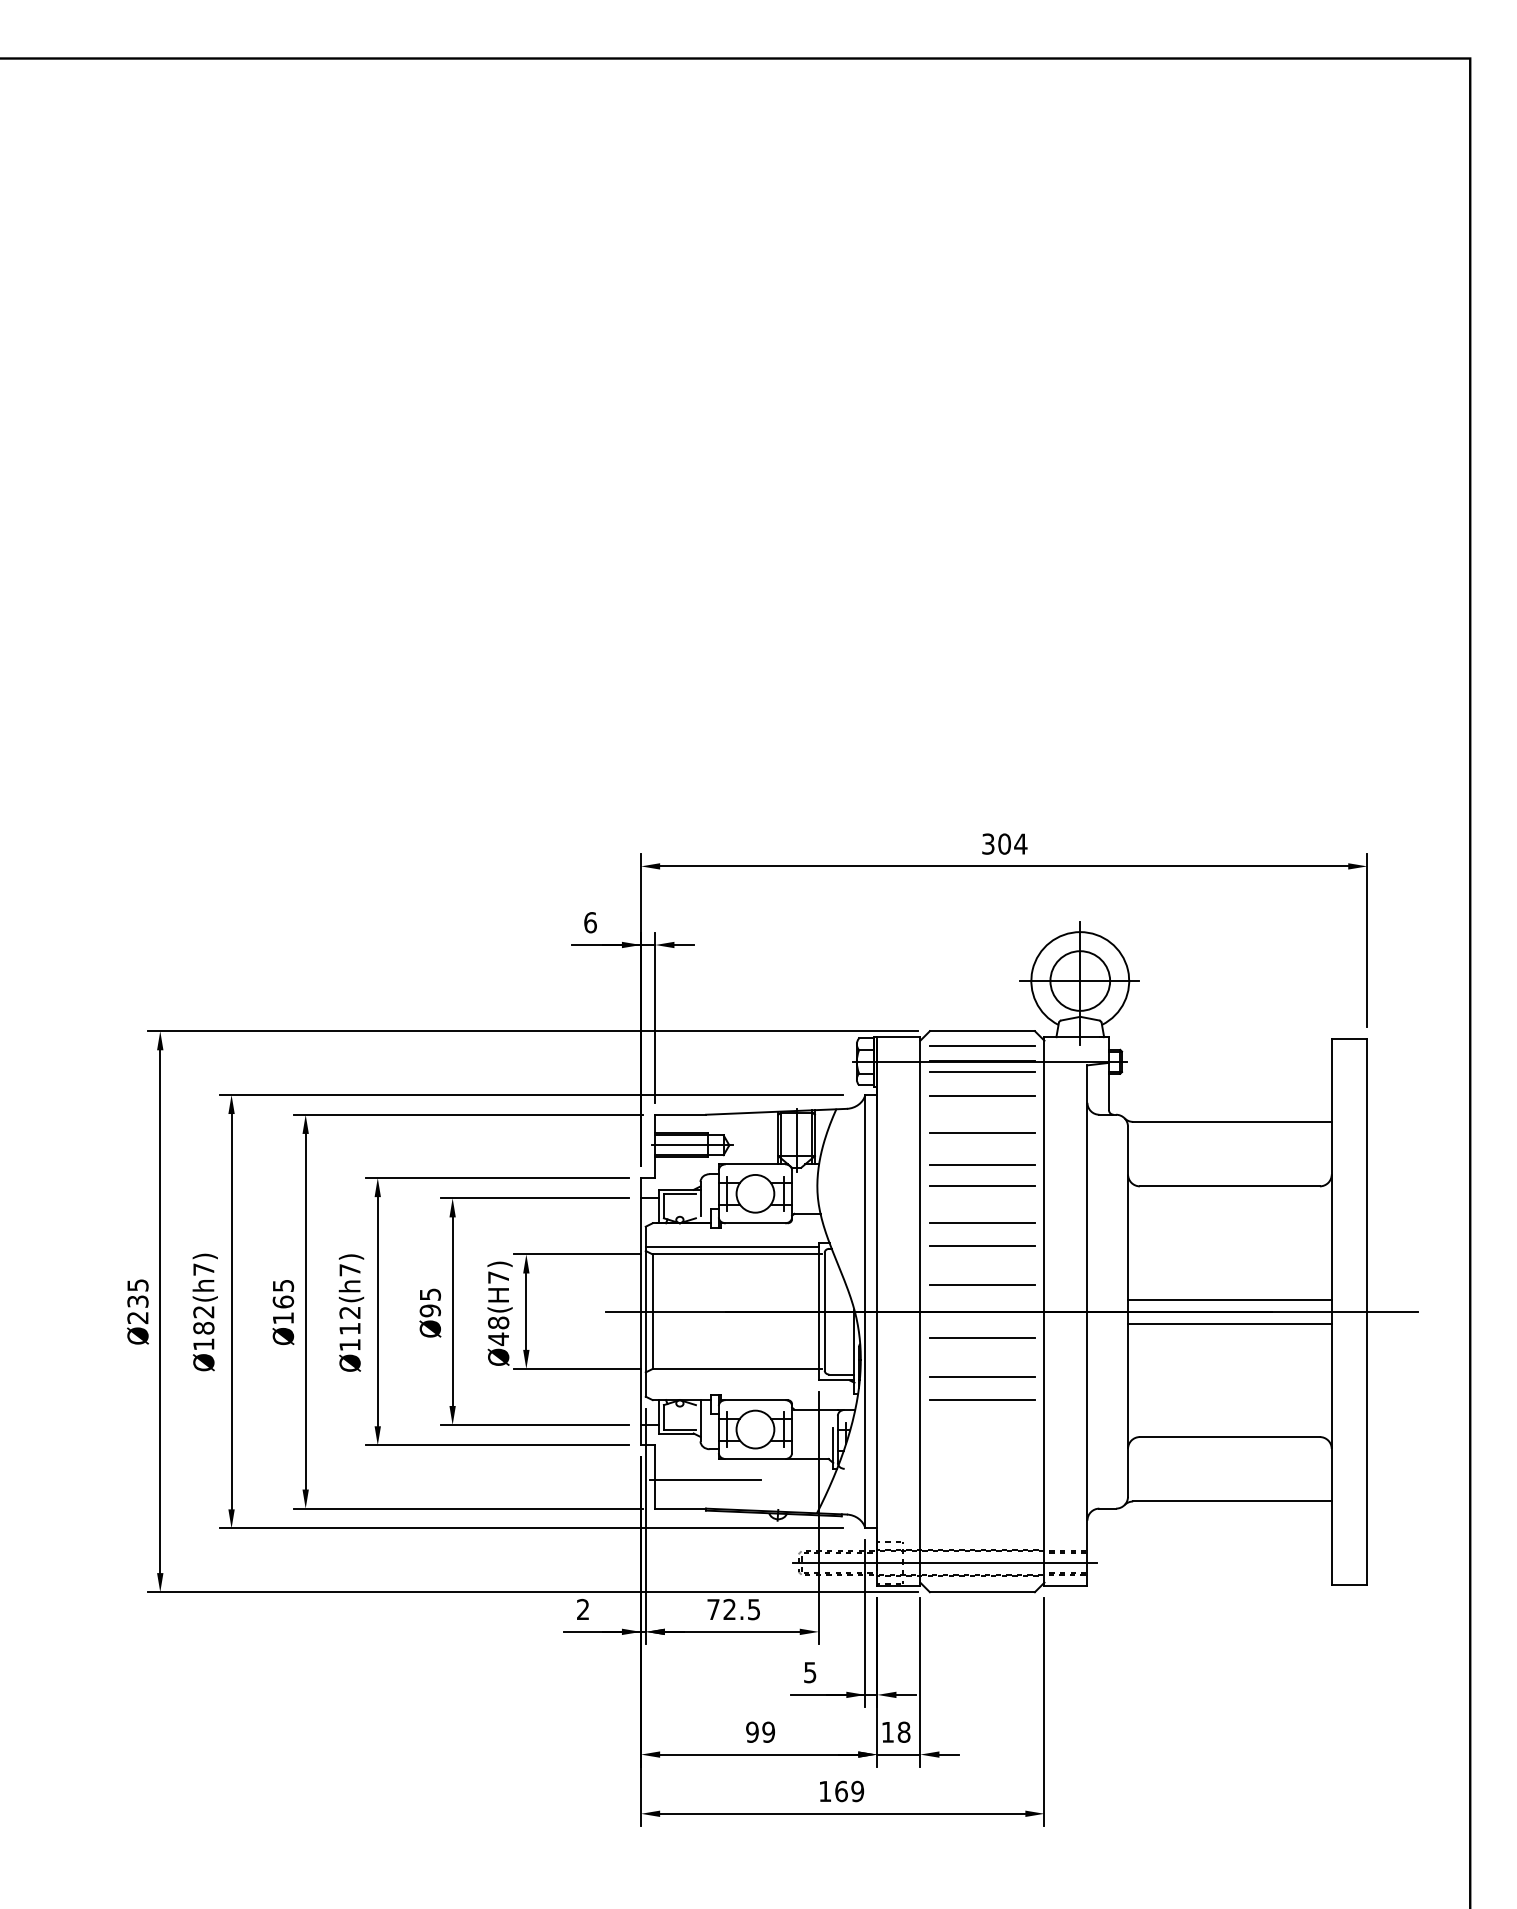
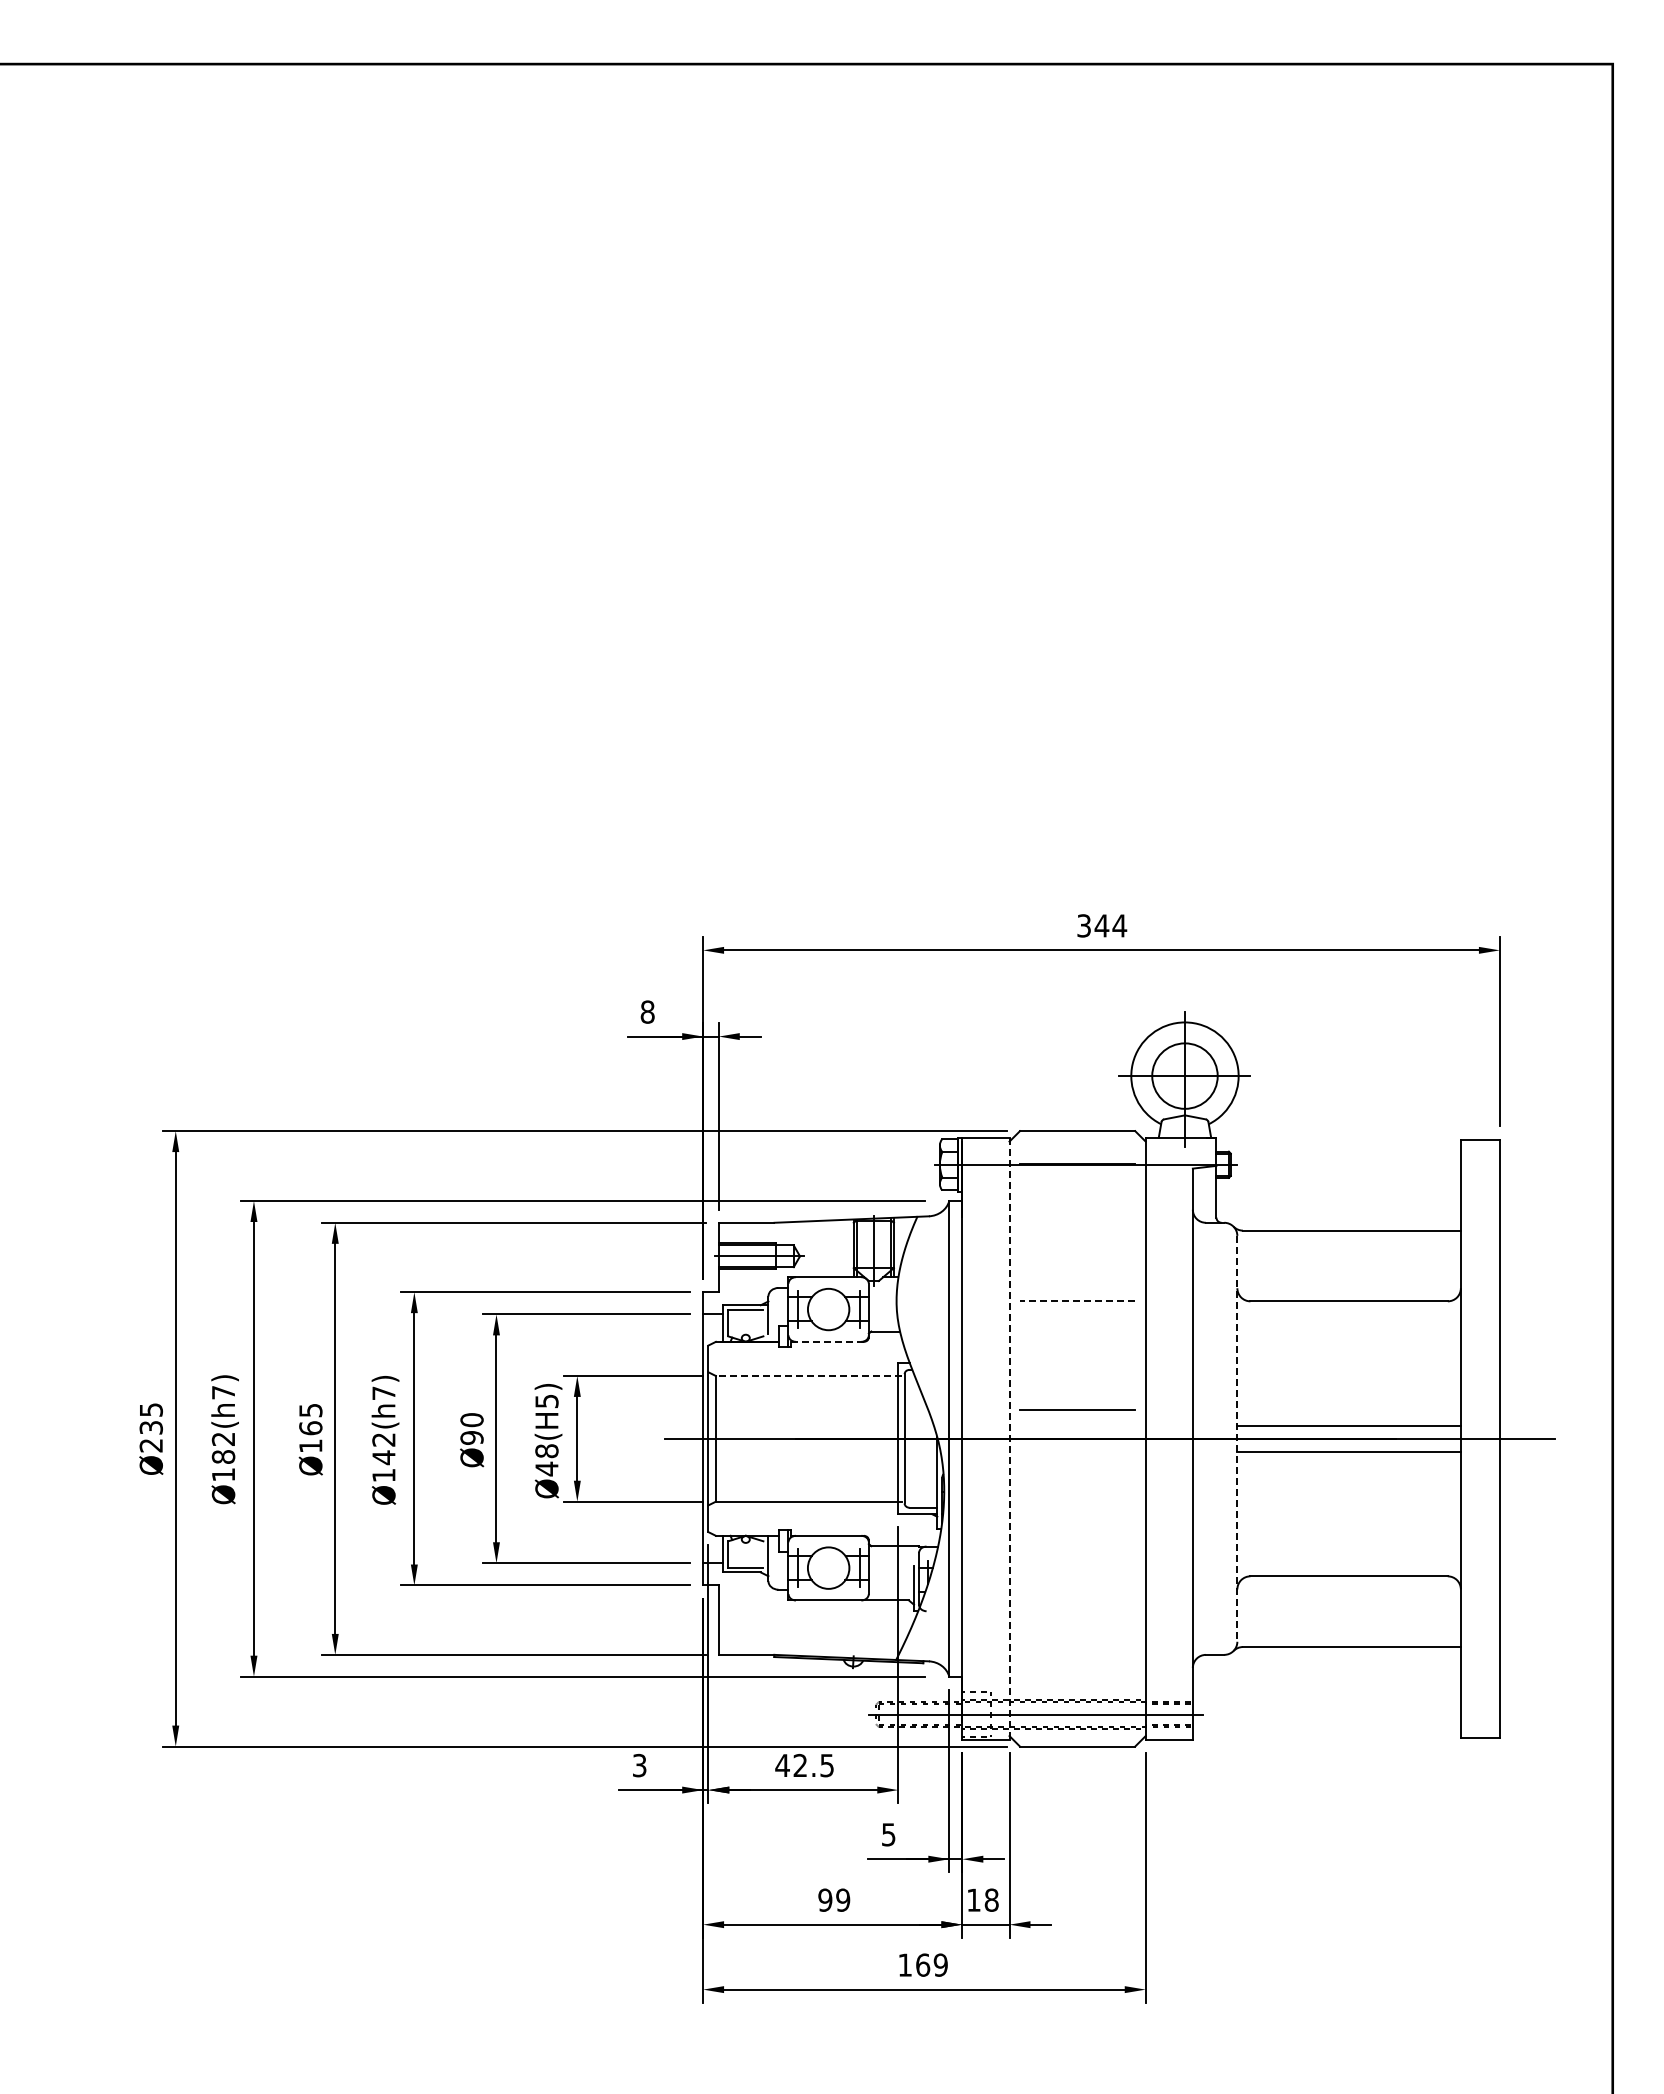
text: (1004, 843) -> (1101, 925), 304 -> 344
text: (590, 922) -> (647, 1011), 6 -> 8
line: (982, 1045) -> (1077, 1146), removed
line: (982, 1072) -> (1077, 1176), removed
line: (982, 1095) -> (1077, 1201), removed
line: (982, 1132) -> (1077, 1242), removed
line: (982, 1165) -> (1077, 1278), removed
line: (982, 1186) -> (1077, 1301), solid -> dashed
line: (754, 1222) -> (827, 1341), solid -> dashed
line: (982, 1222) -> (1077, 1341), removed
line: (982, 1245) -> (1077, 1366), removed
line: (732, 1246) -> (803, 1367), removed
line: (737, 1253) -> (808, 1375), solid -> dashed
text: (498, 1277) -> (546, 1401), 48(H7) -> 48(H5)
text: (429, 1294) -> (471, 1420), 95 -> 90
line: (1128, 1311) -> (1237, 1438), solid -> dashed
line: (920, 1312) -> (1009, 1439), solid -> dashed
text: (349, 1328) -> (383, 1457), 112(h7) -> 142(h7)
line: (982, 1337) -> (1077, 1467), removed
line: (982, 1377) -> (1077, 1510), removed
line: (982, 1400) -> (1077, 1536), removed
line: (705, 1479) -> (773, 1622), removed
text: (583, 1609) -> (639, 1765), 2 -> 3
text: (713, 1609) -> (782, 1765), 72.5 -> 42.5

